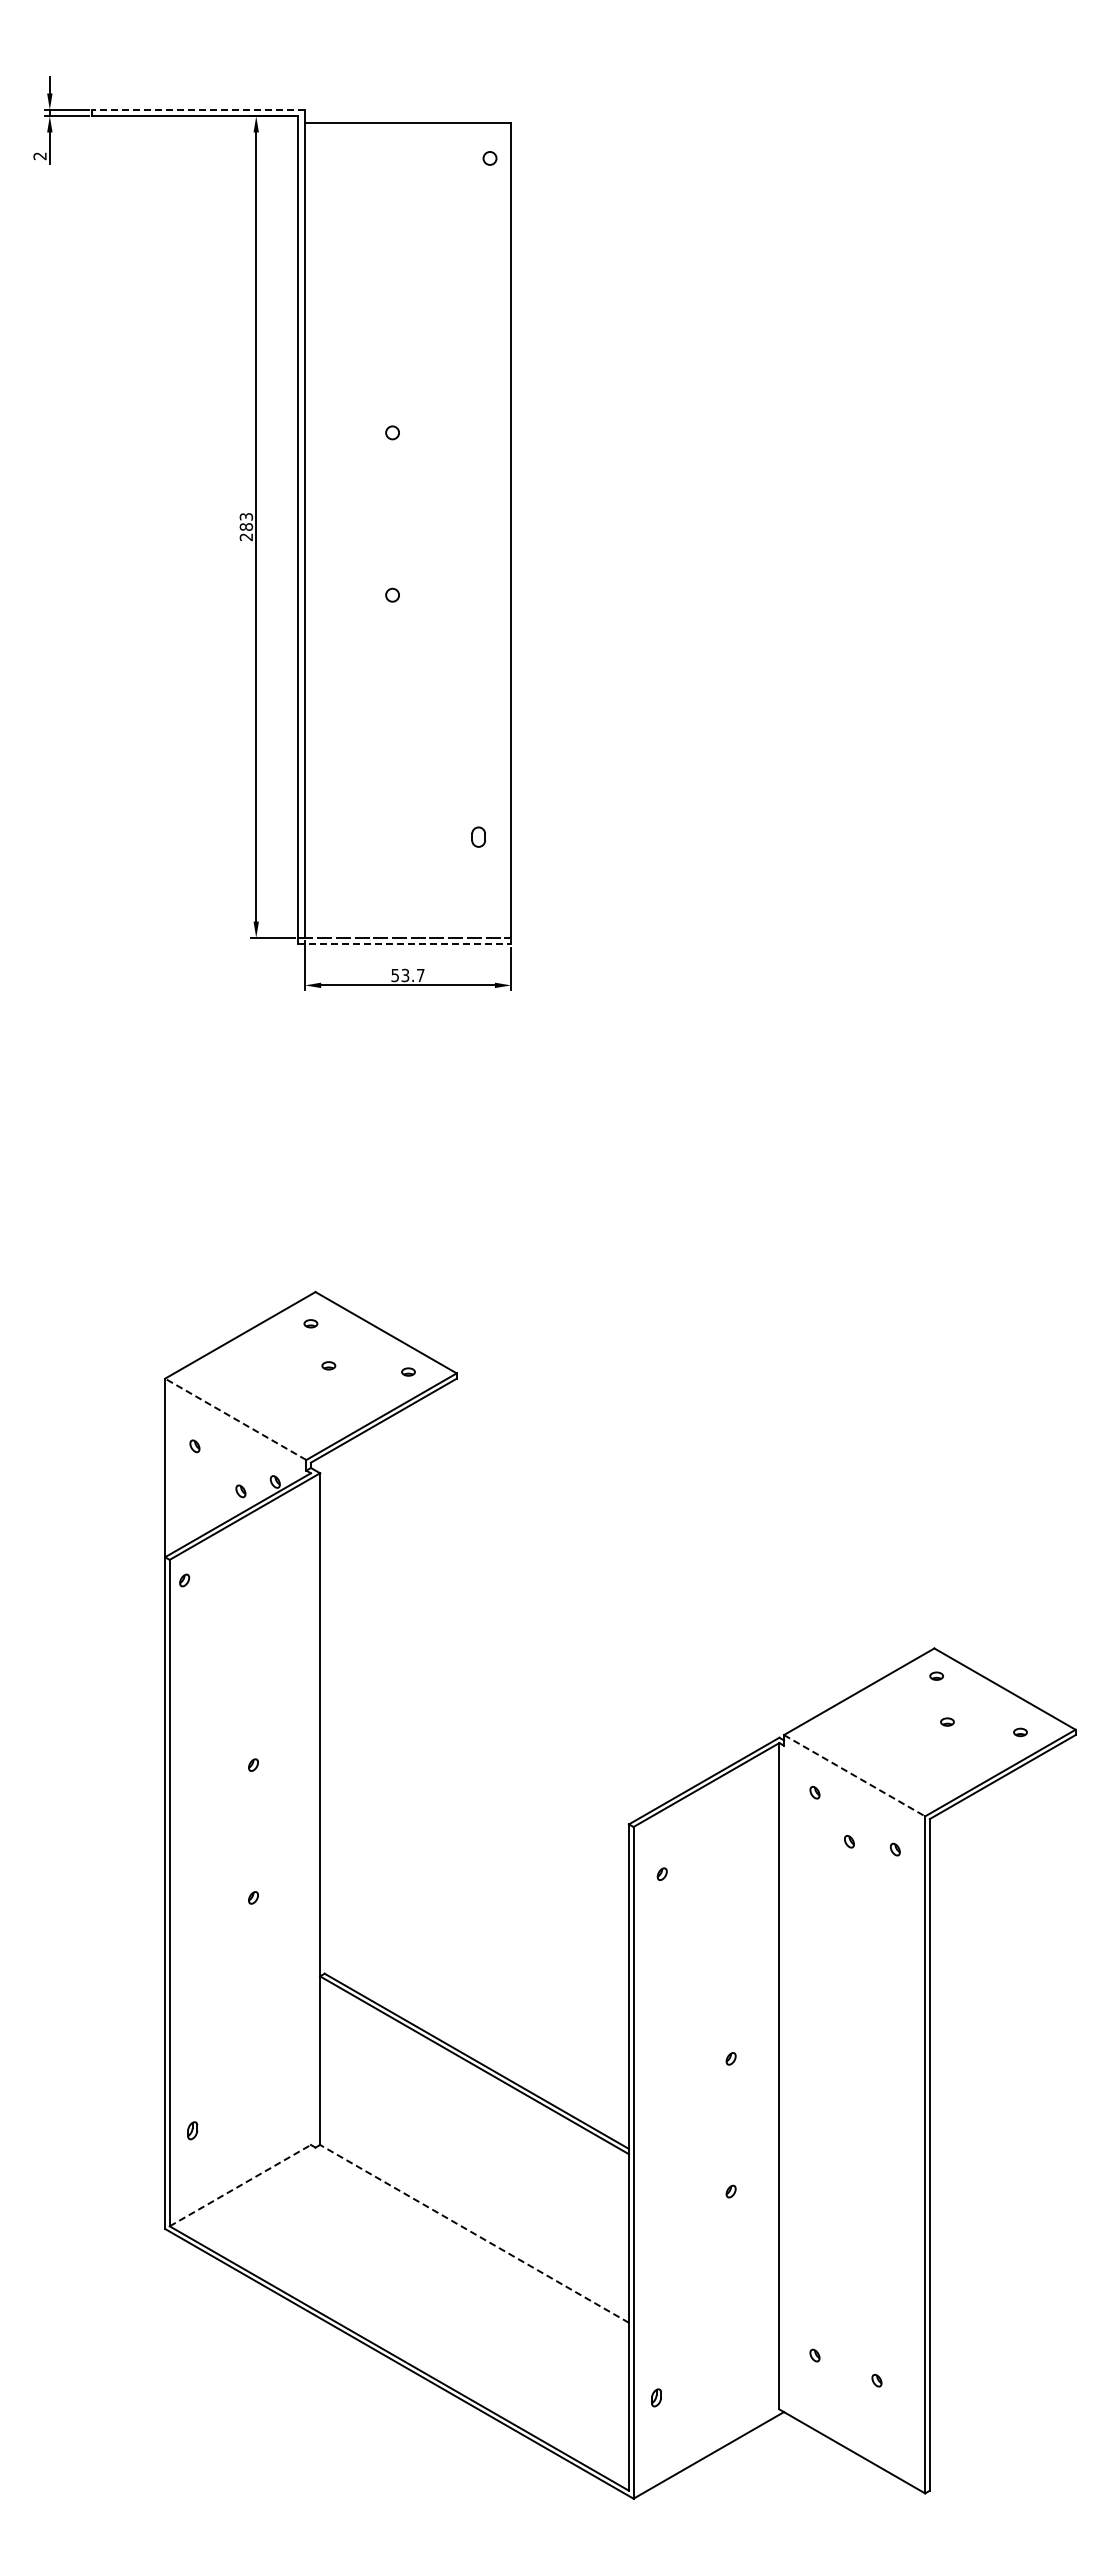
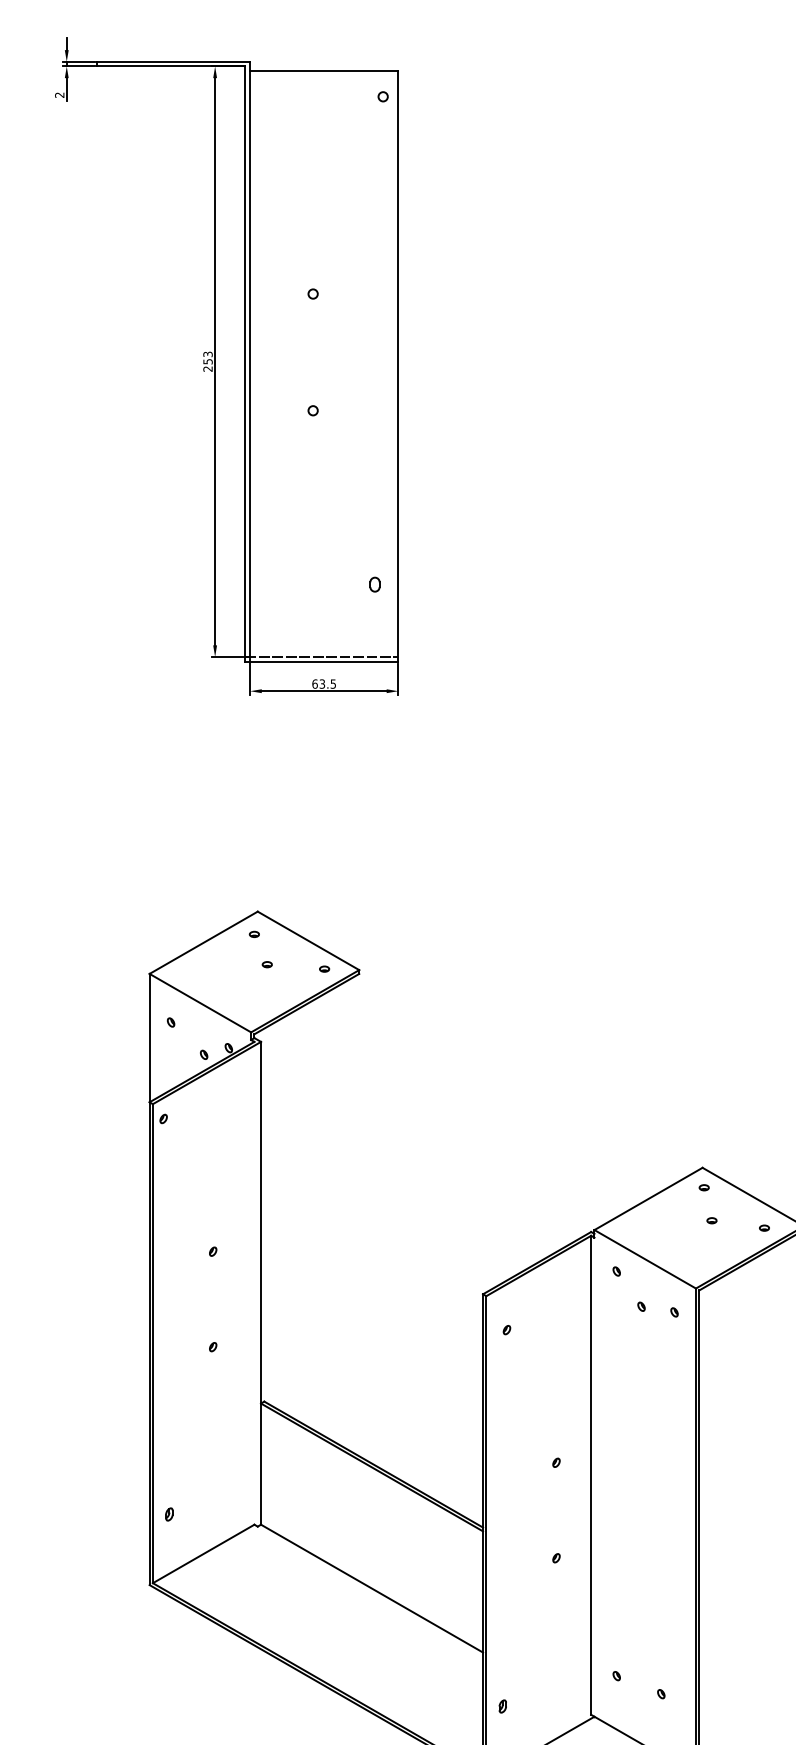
line: (198, 109) -> (173, 61), dashed -> solid
text: (245, 526) -> (207, 361), 283 -> 253
line: (405, 944) -> (322, 661), dashed -> solid
text: (407, 975) -> (323, 684), 53.7 -> 63.5
line: (235, 1419) -> (200, 1003), dashed -> solid
line: (855, 1775) -> (645, 1259), dashed -> solid
line: (240, 2185) -> (203, 1553), dashed -> solid
line: (474, 2233) -> (372, 1588), dashed -> solid

